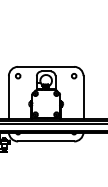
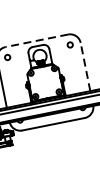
line: (46, 66) -> (37, 40), solid -> dashed
line: (83, 97) -> (85, 66), solid -> dashed

